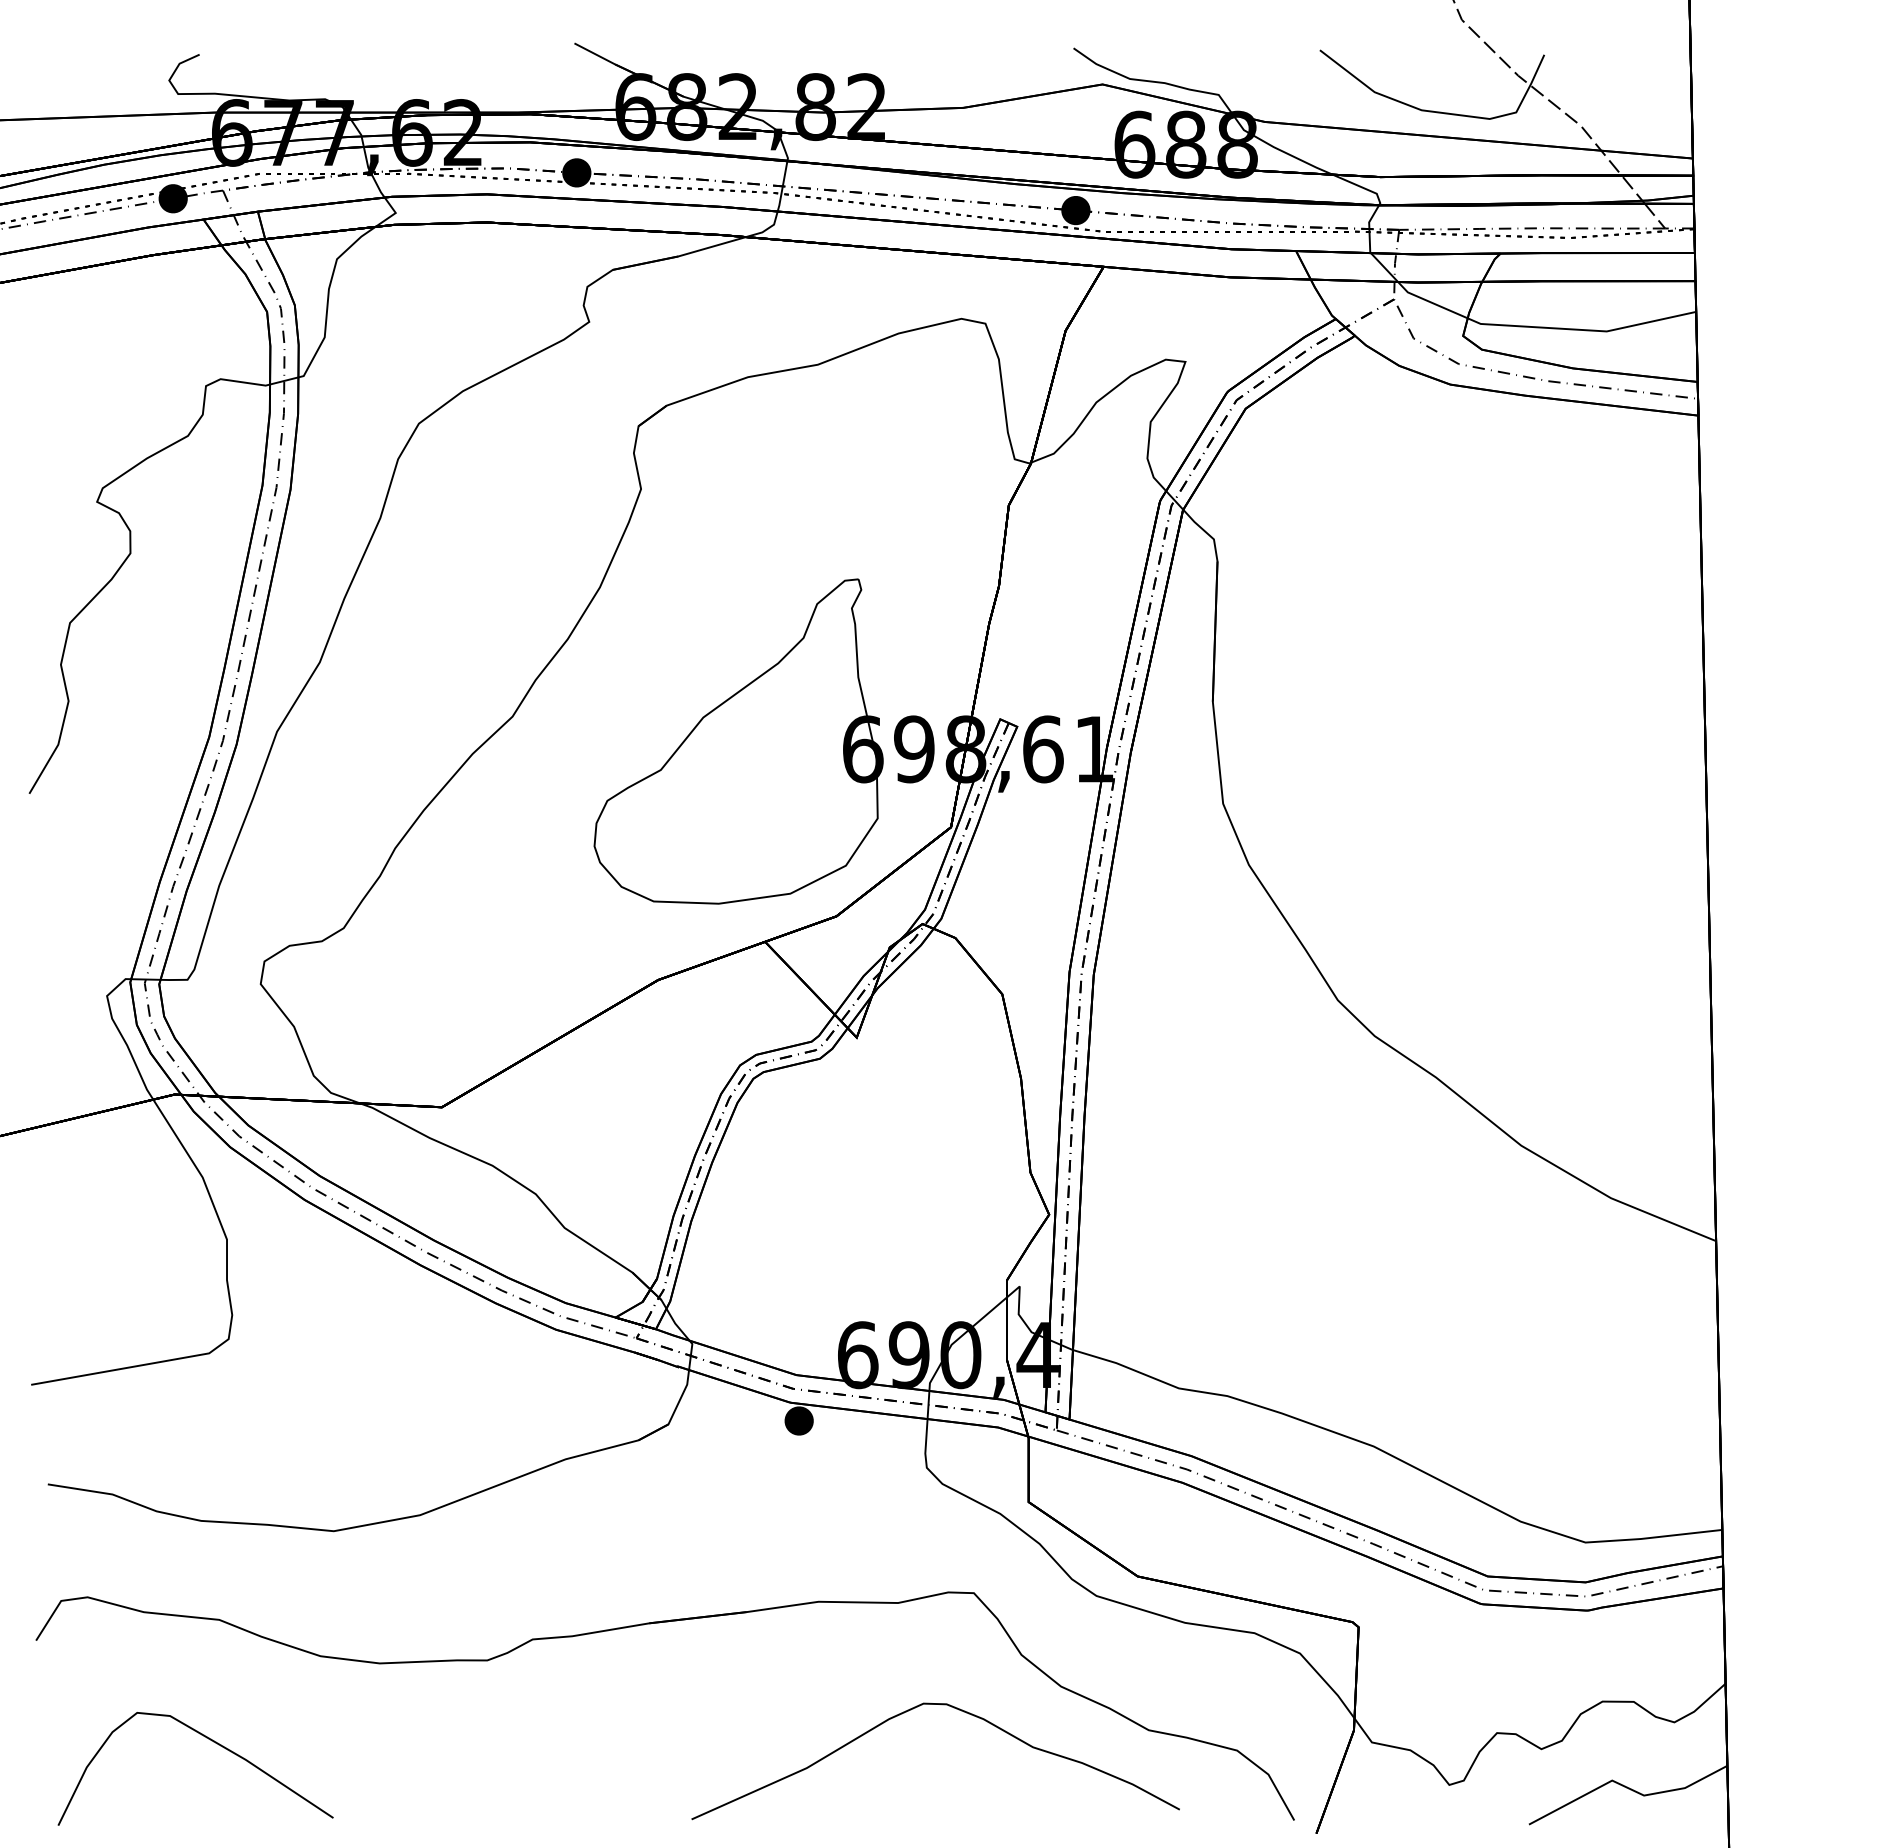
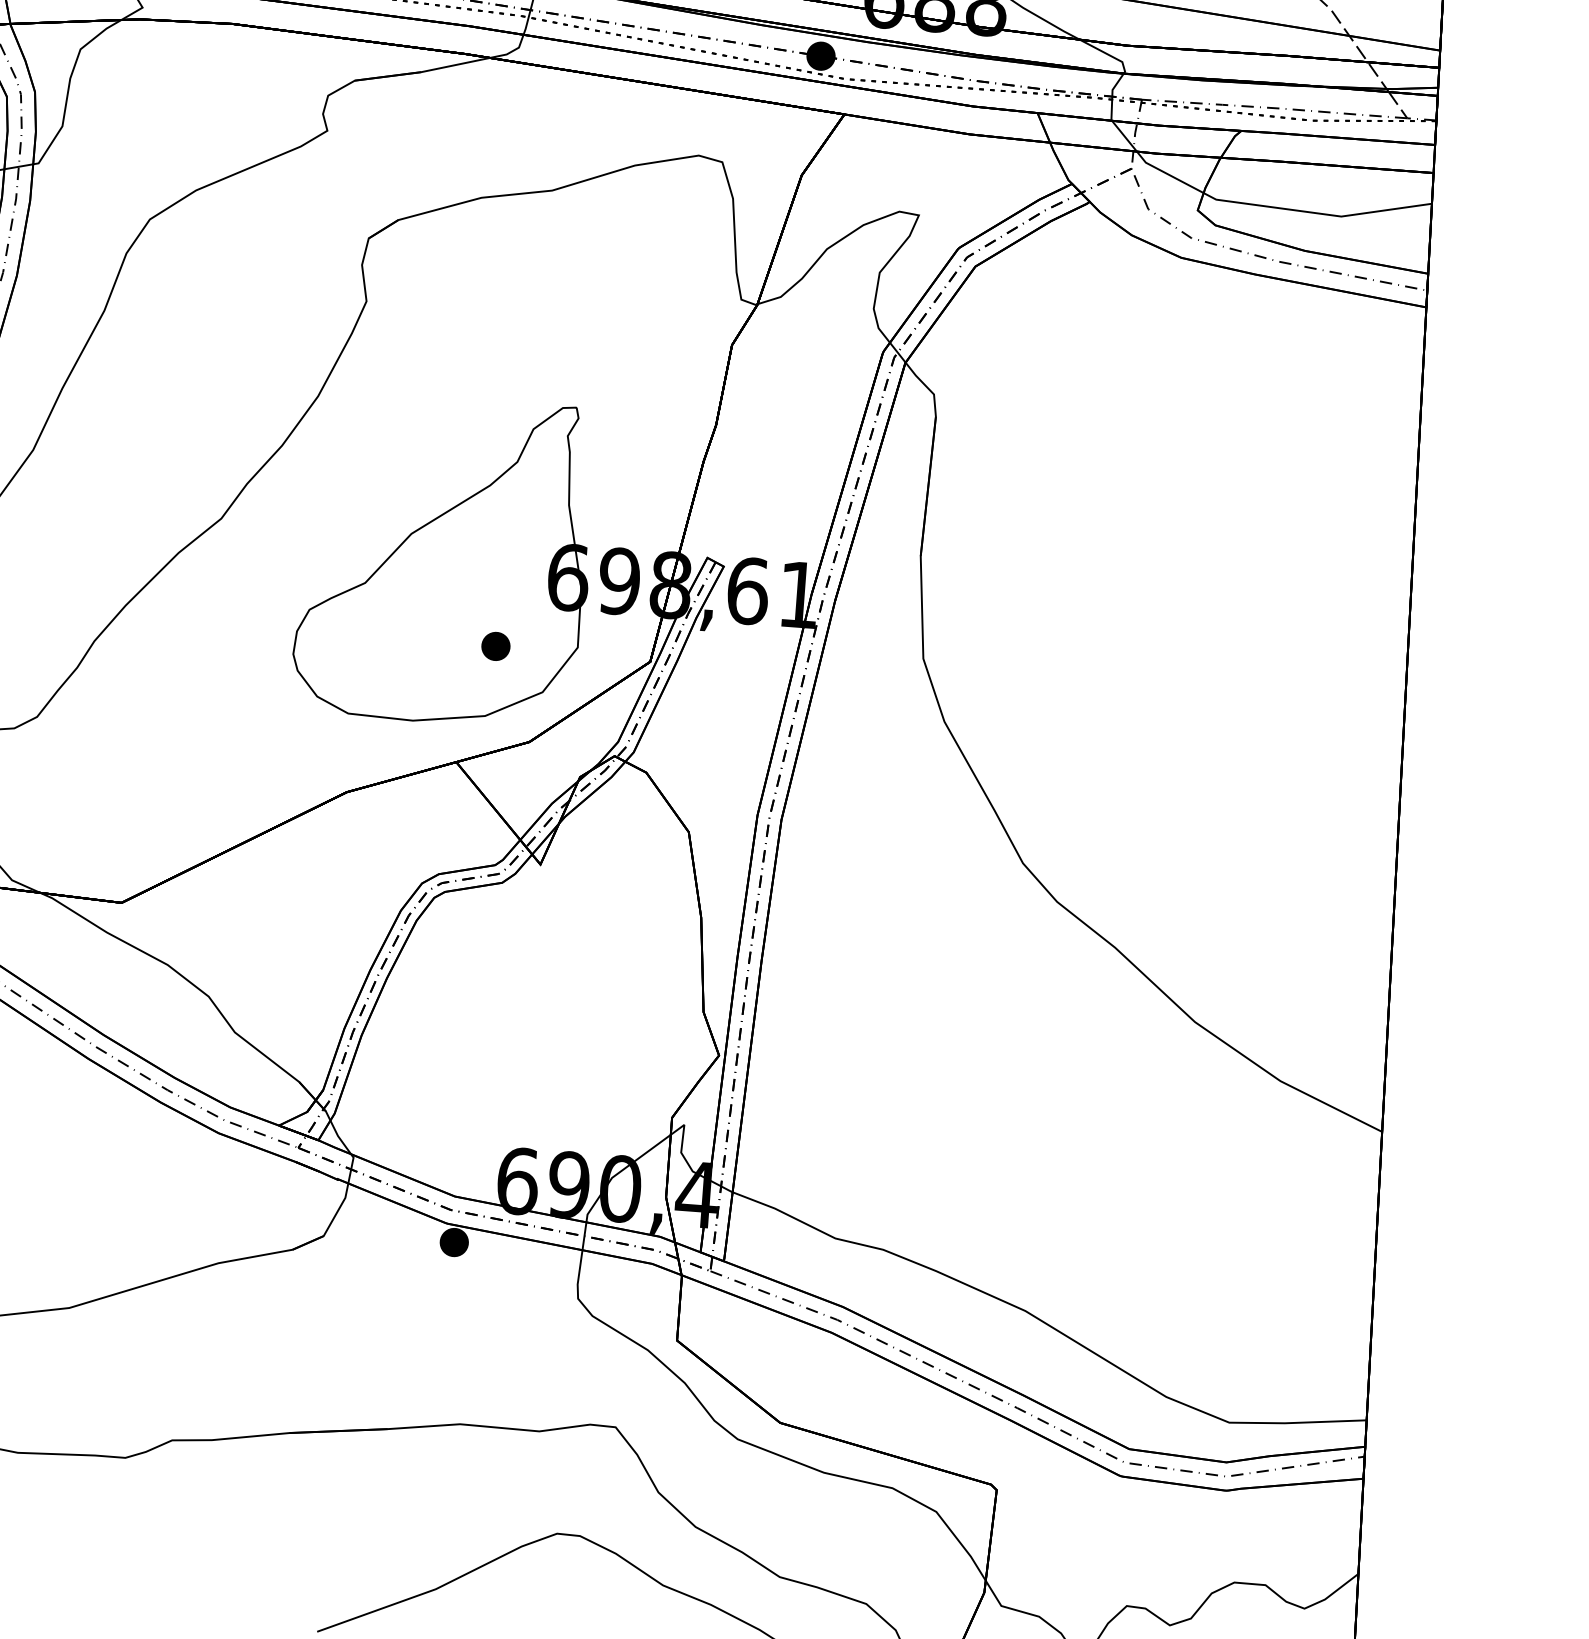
part: (795, 823) -> (495, 646), added

